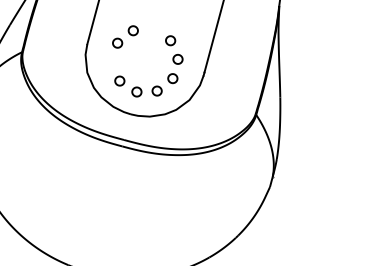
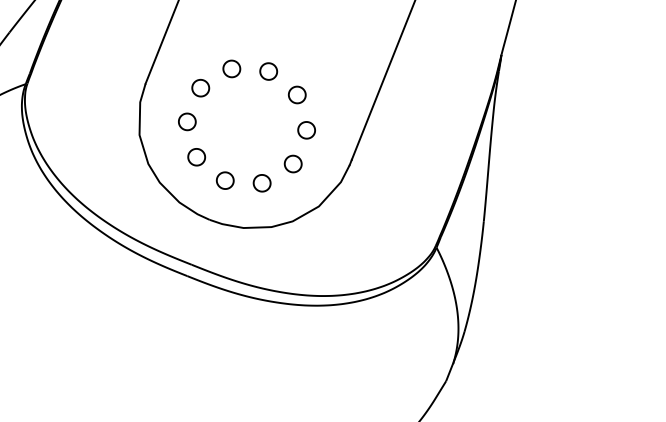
part: (153, 29) -> (268, 70), added
part: (112, 62) -> (187, 121), added

